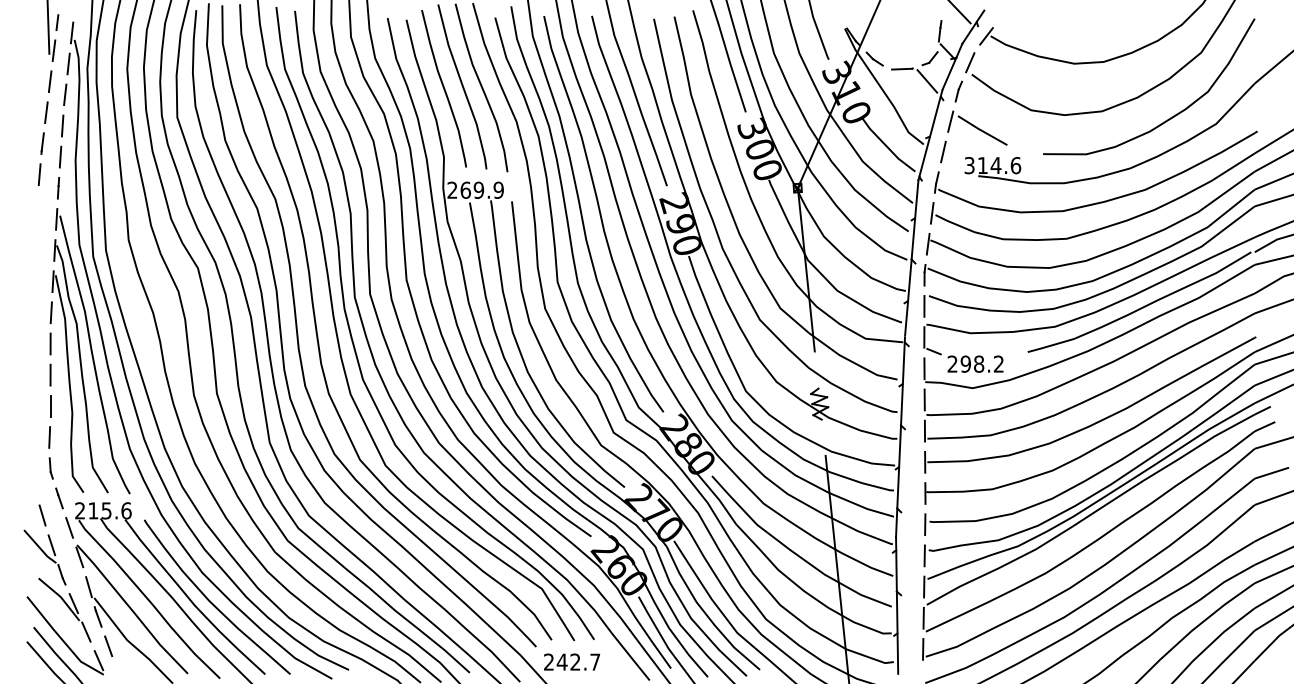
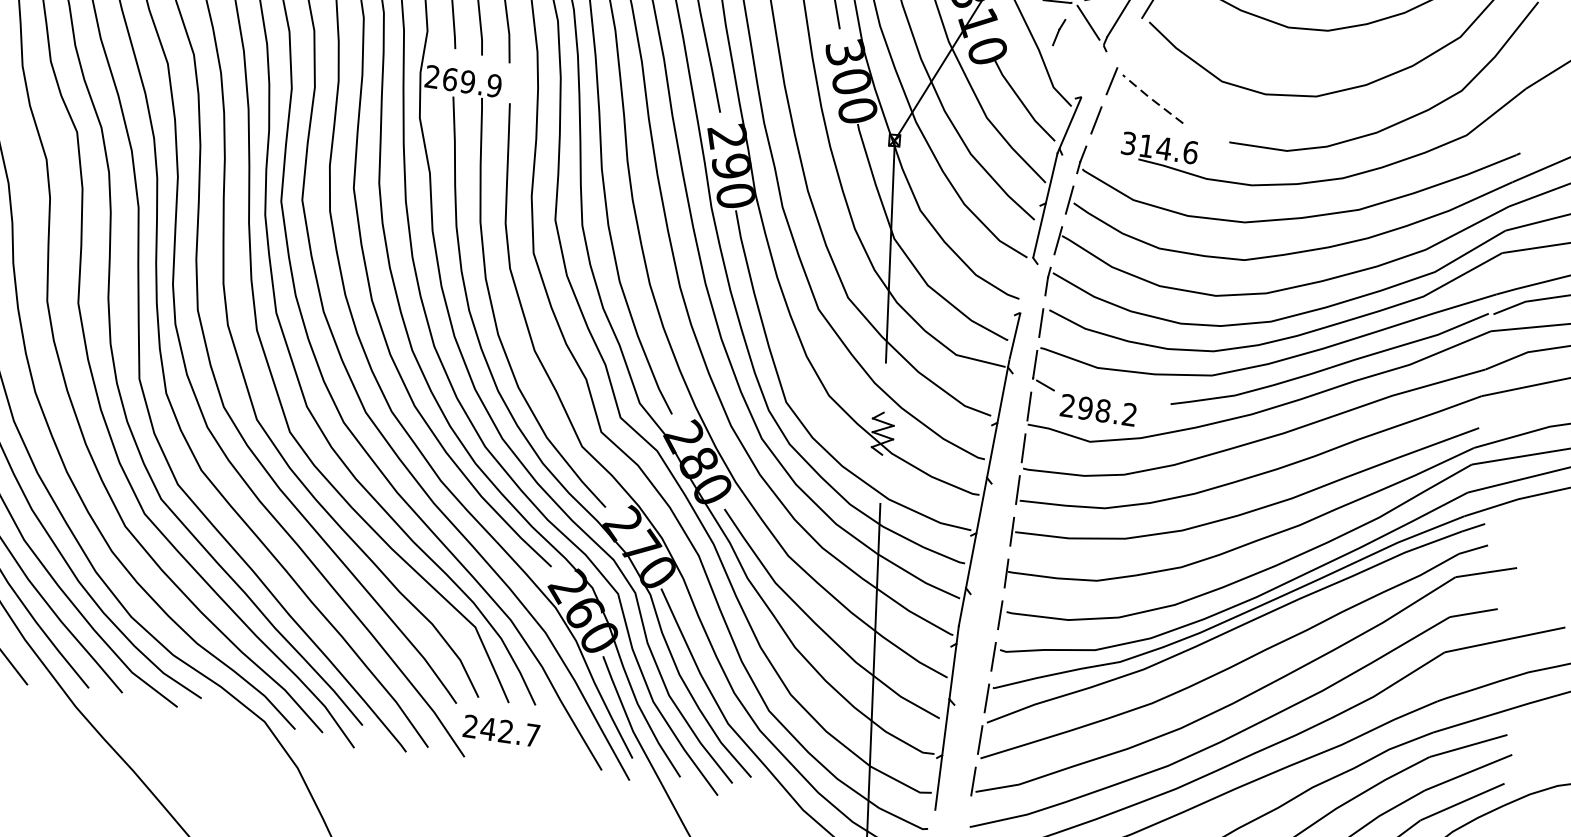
line: (958, 91) -> (1058, 32), moved
line: (935, 116) -> (1092, 71), removed
line: (981, 130) -> (1151, 98), solid -> dashed
line: (909, 279) -> (1026, 284), removed

